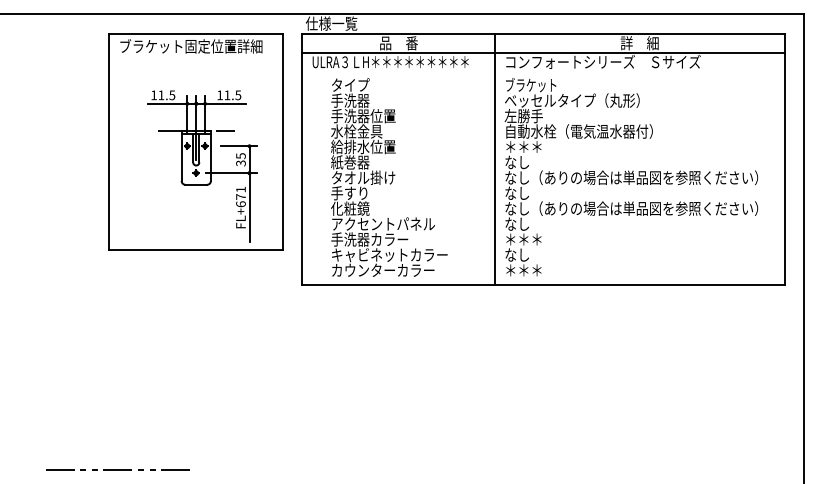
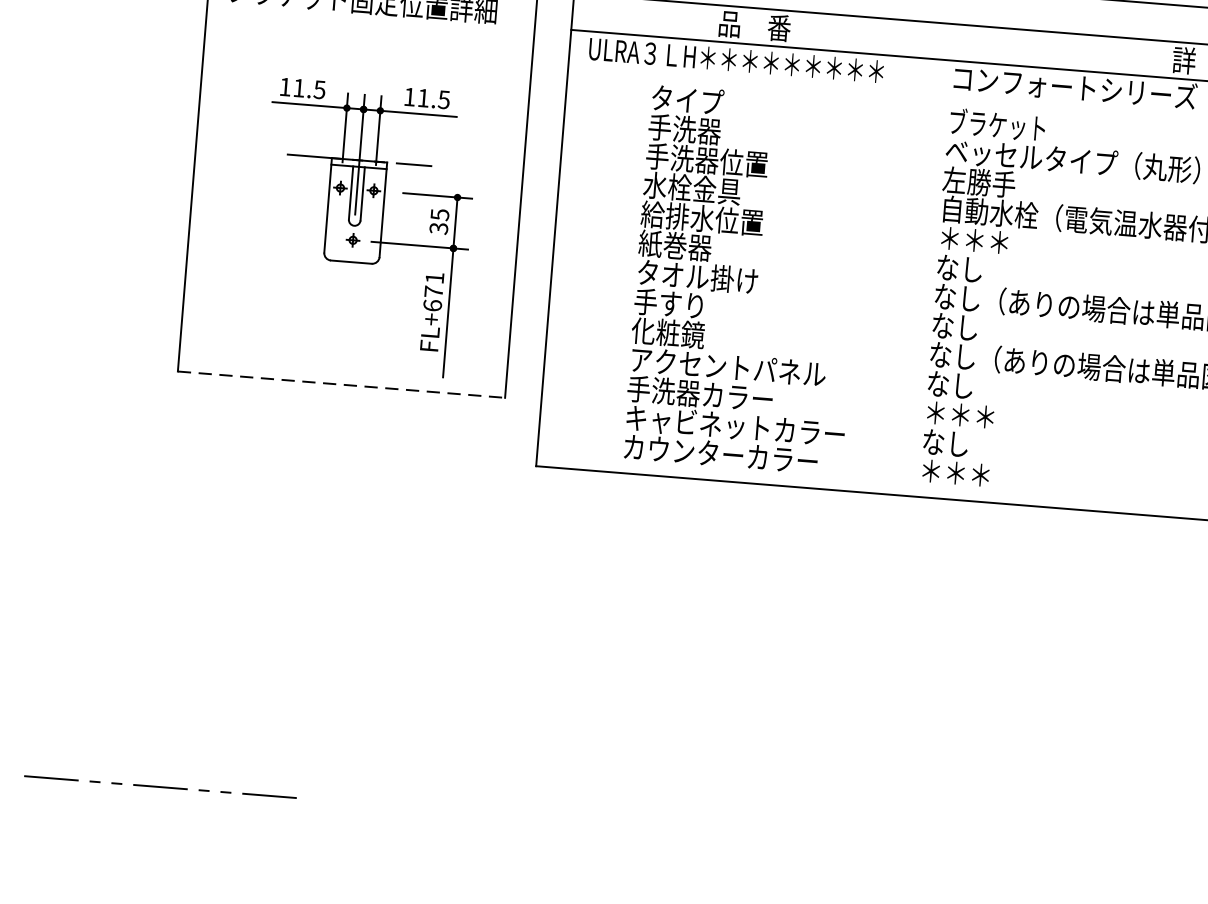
line: (495, 158) -> (919, 257), removed
text: (389, 177) -> (746, 280), moved
line: (196, 249) -> (341, 384), solid -> dashed

